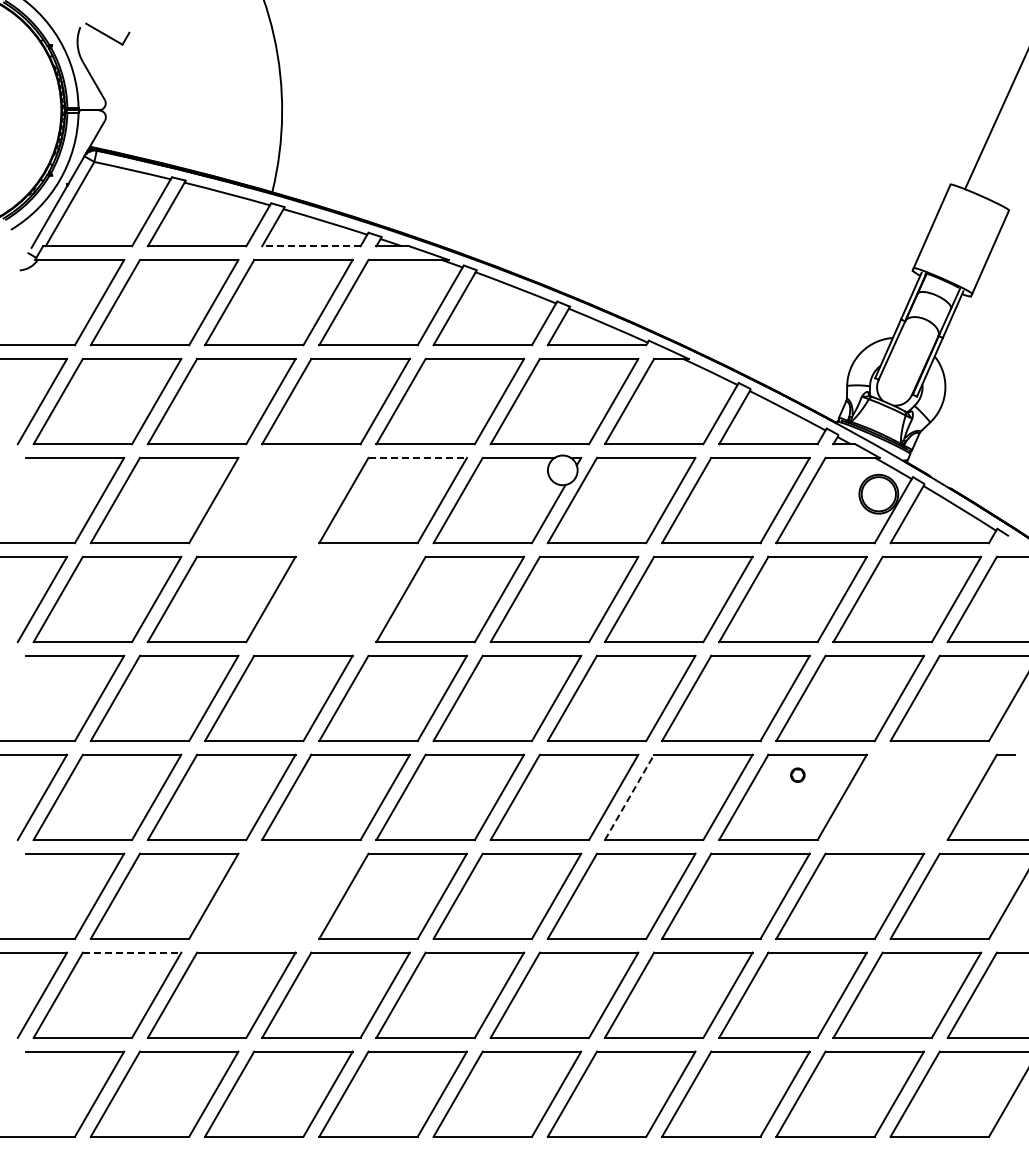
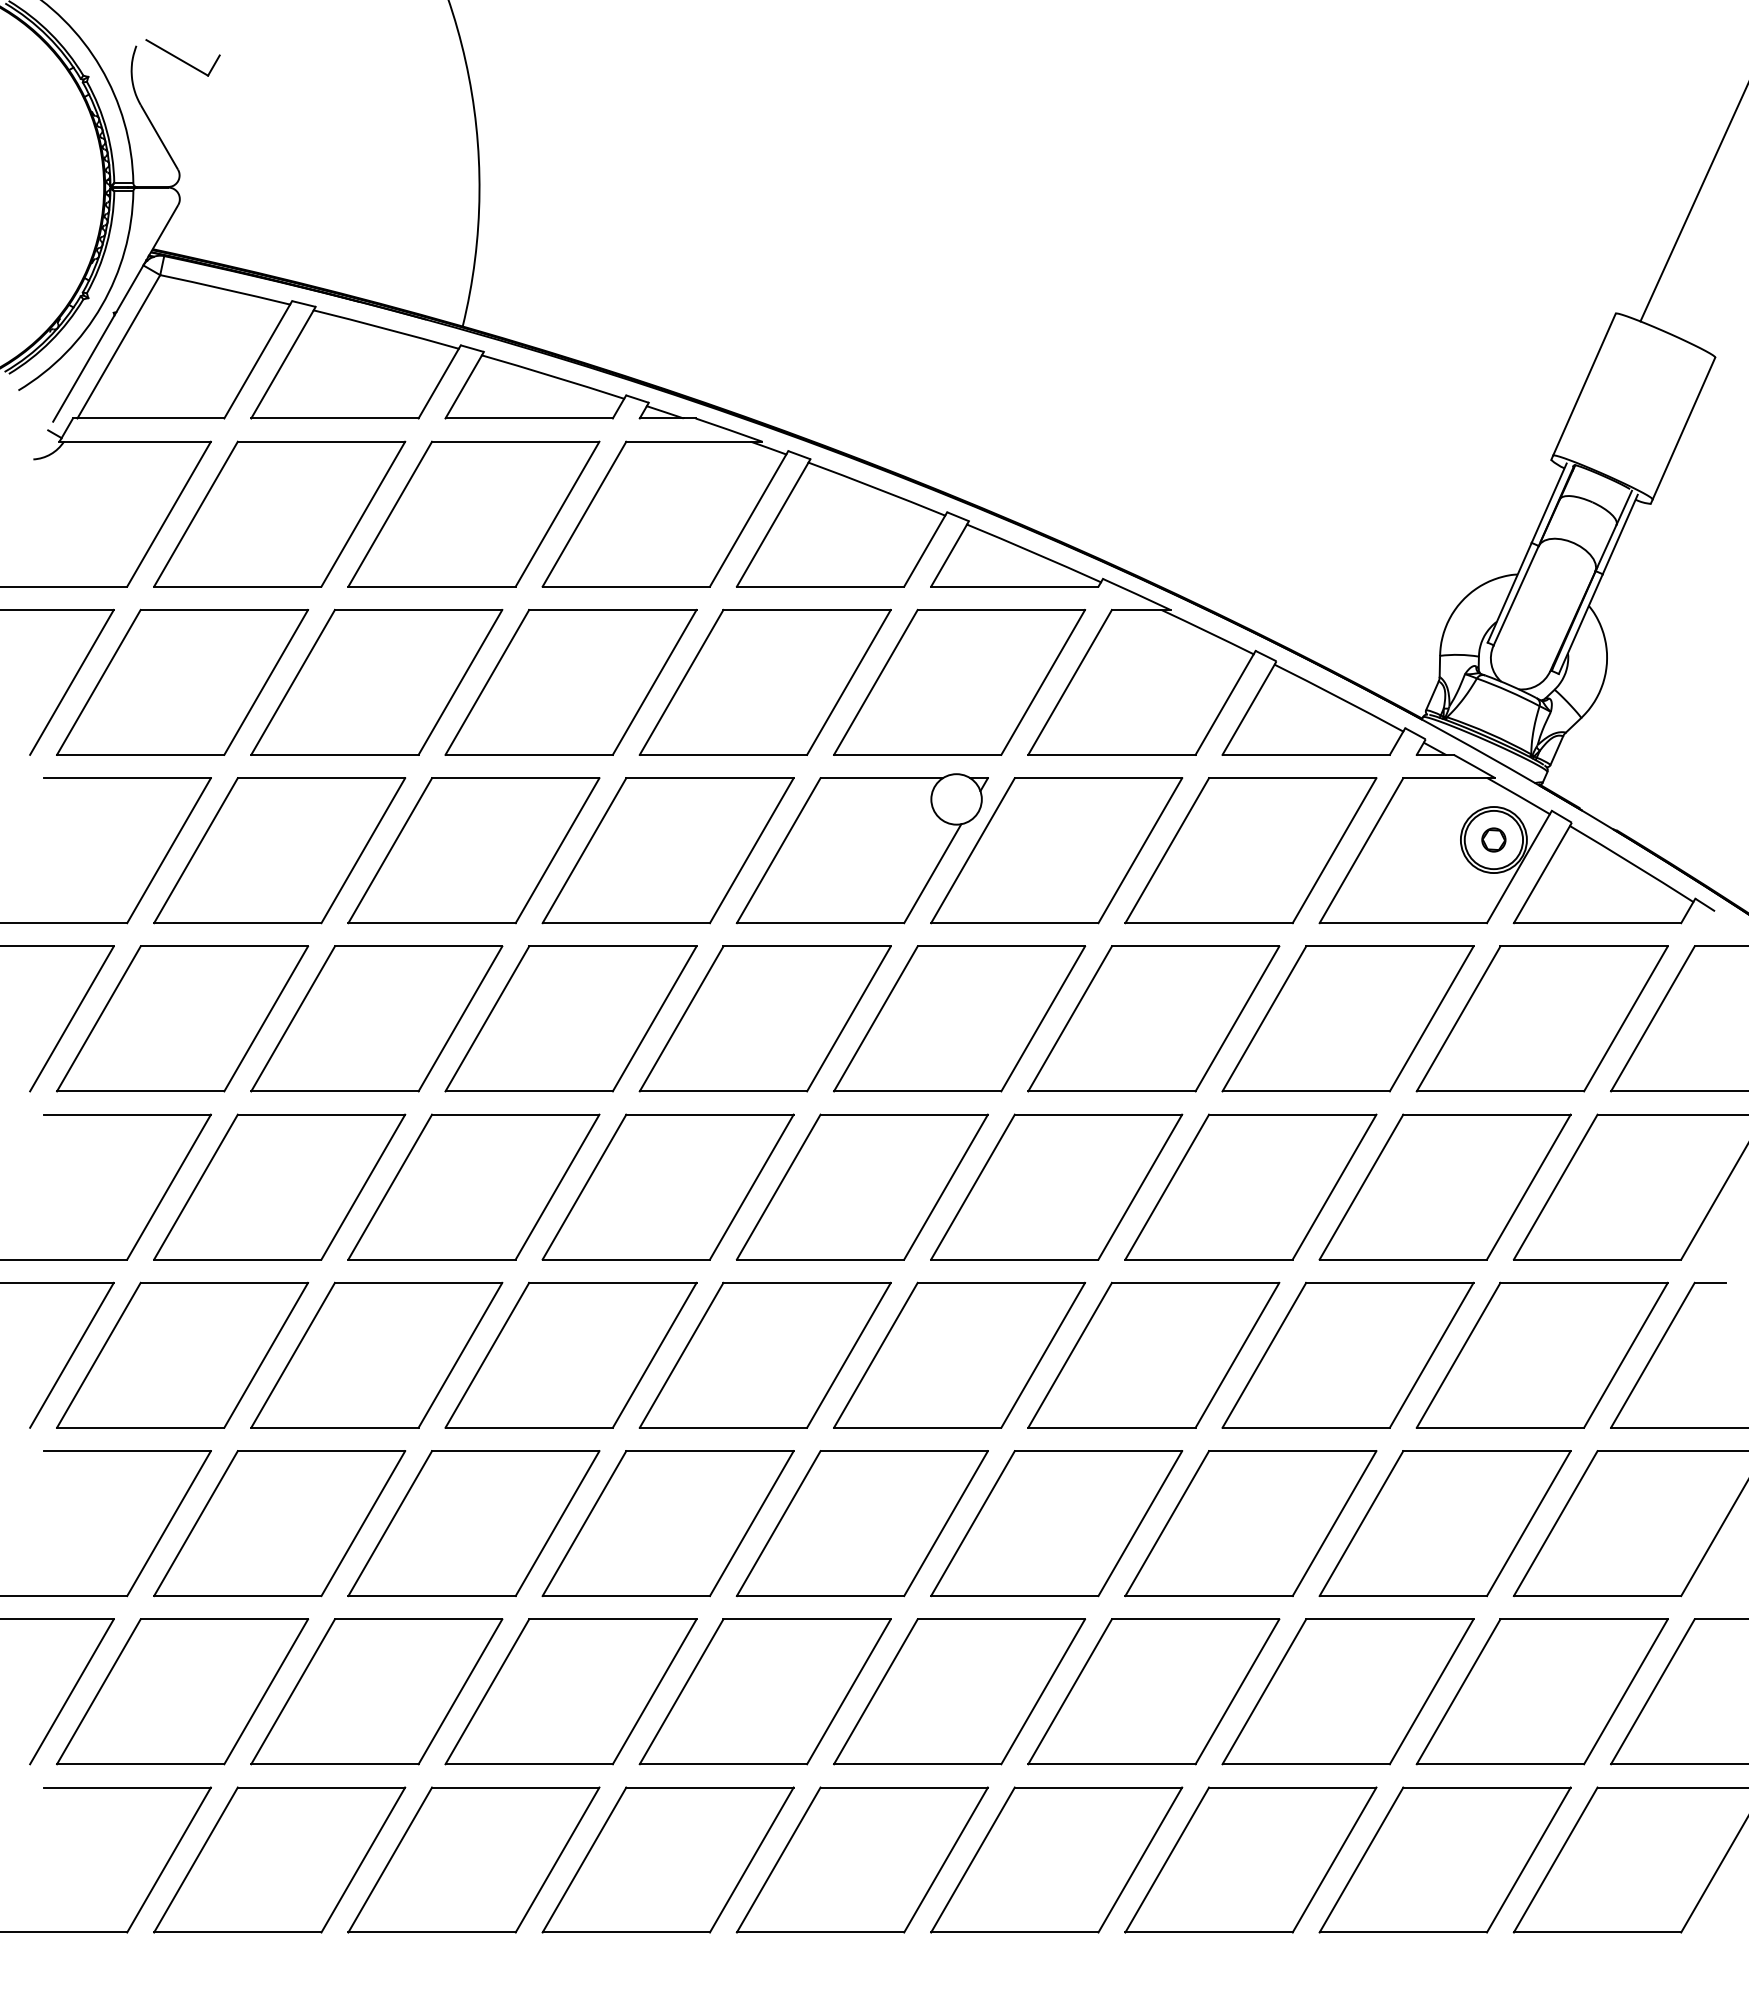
line: (310, 246) -> (527, 418), dashed -> solid
line: (418, 457) -> (711, 777), dashed -> solid
part: (278, 500) -> (473, 850), added
part: (335, 599) -> (570, 1018), added
circle: (797, 774) -> (1493, 838), moved
line: (629, 796) -> (1070, 1353), dashed -> solid
part: (907, 796) -> (1542, 1353), added
part: (278, 895) -> (473, 1522), added
line: (132, 952) -> (225, 1619), dashed -> solid

